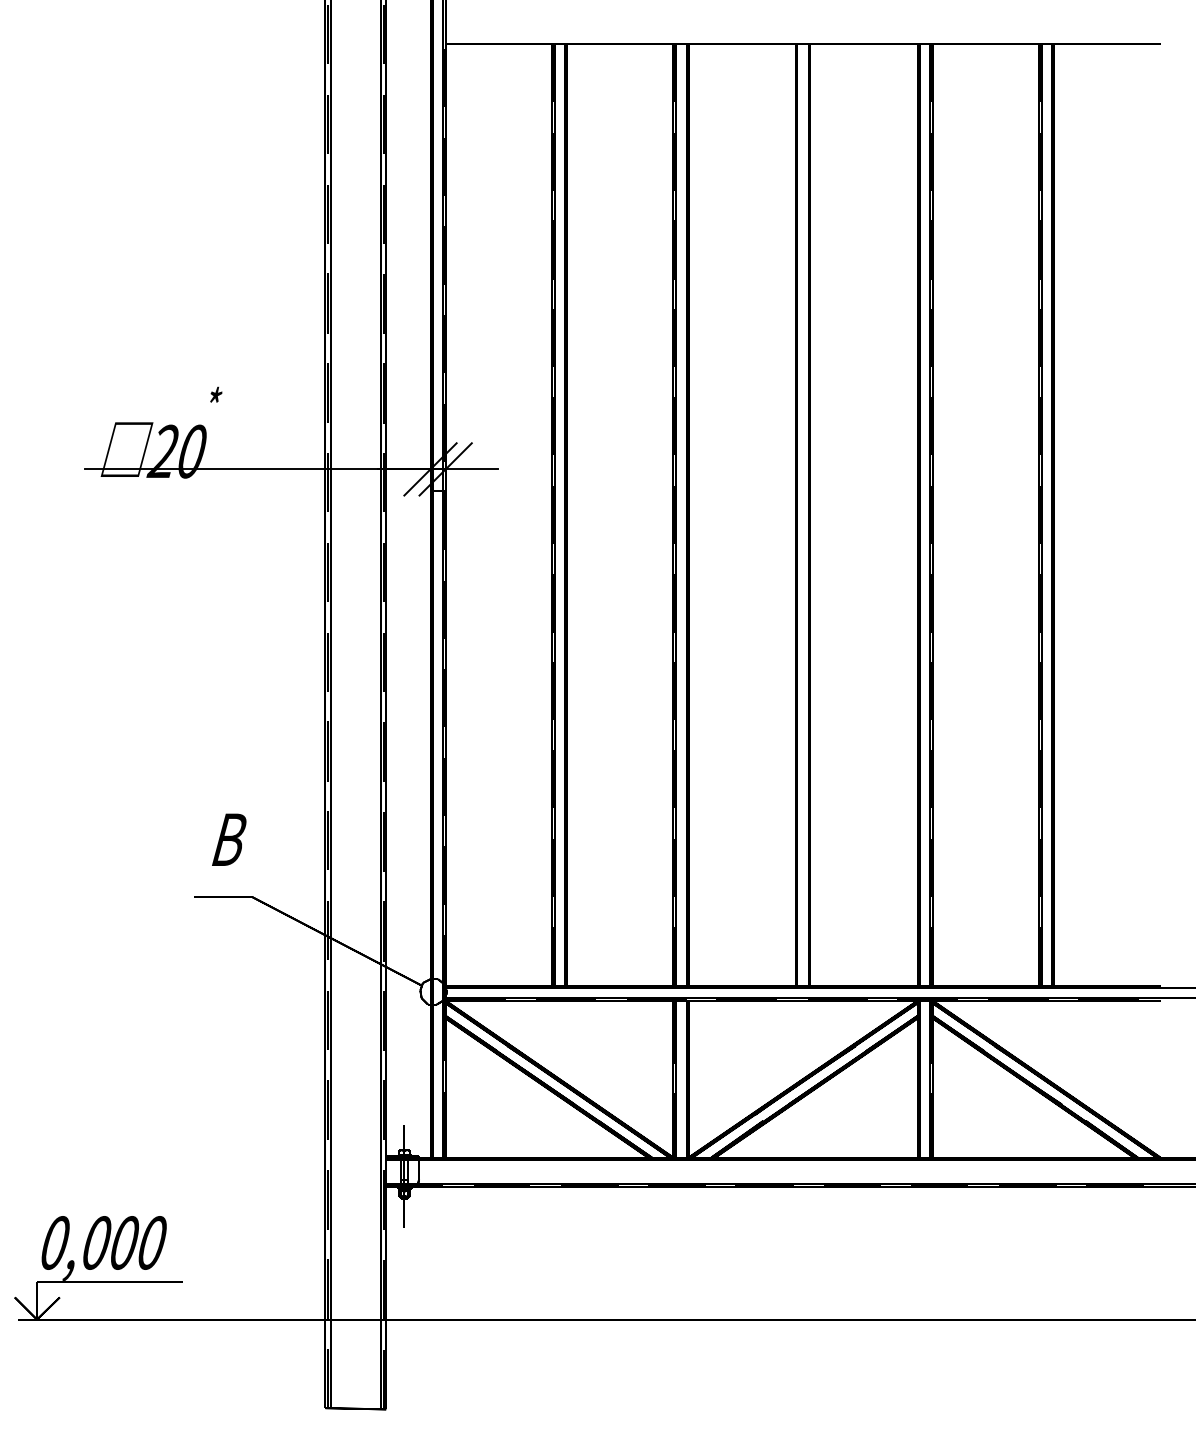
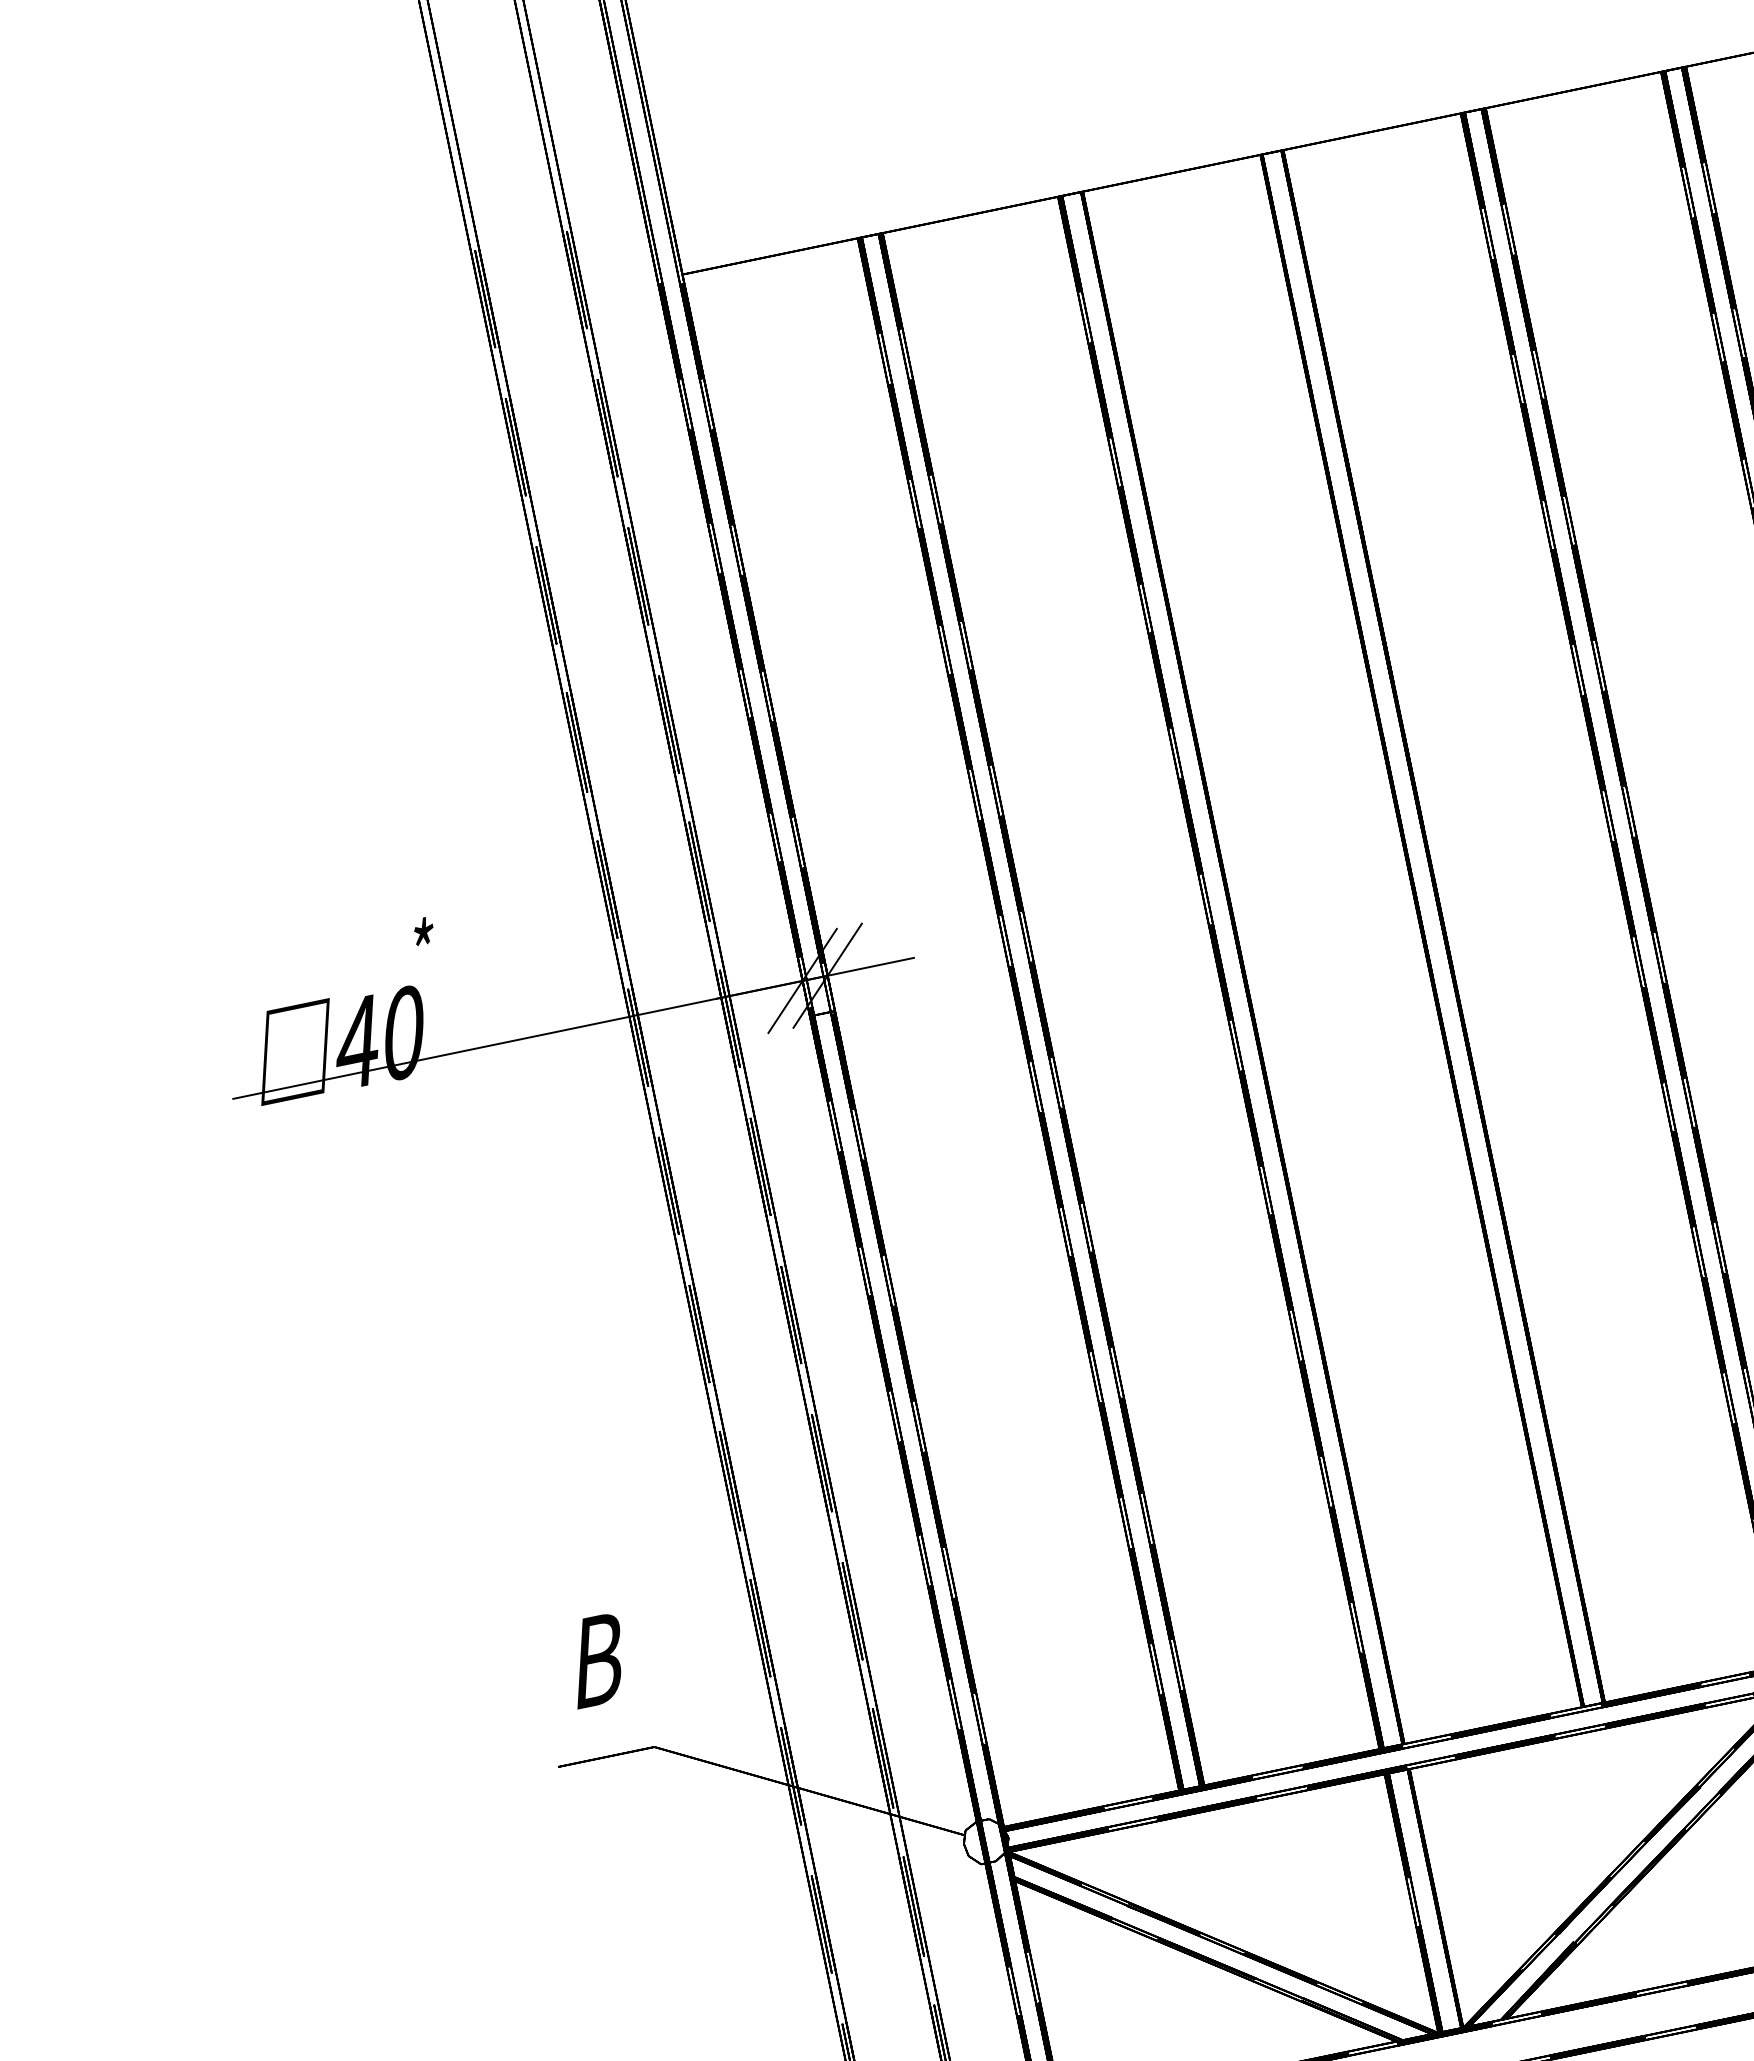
text: (162, 450) -> (354, 1041), 20 -> 40

